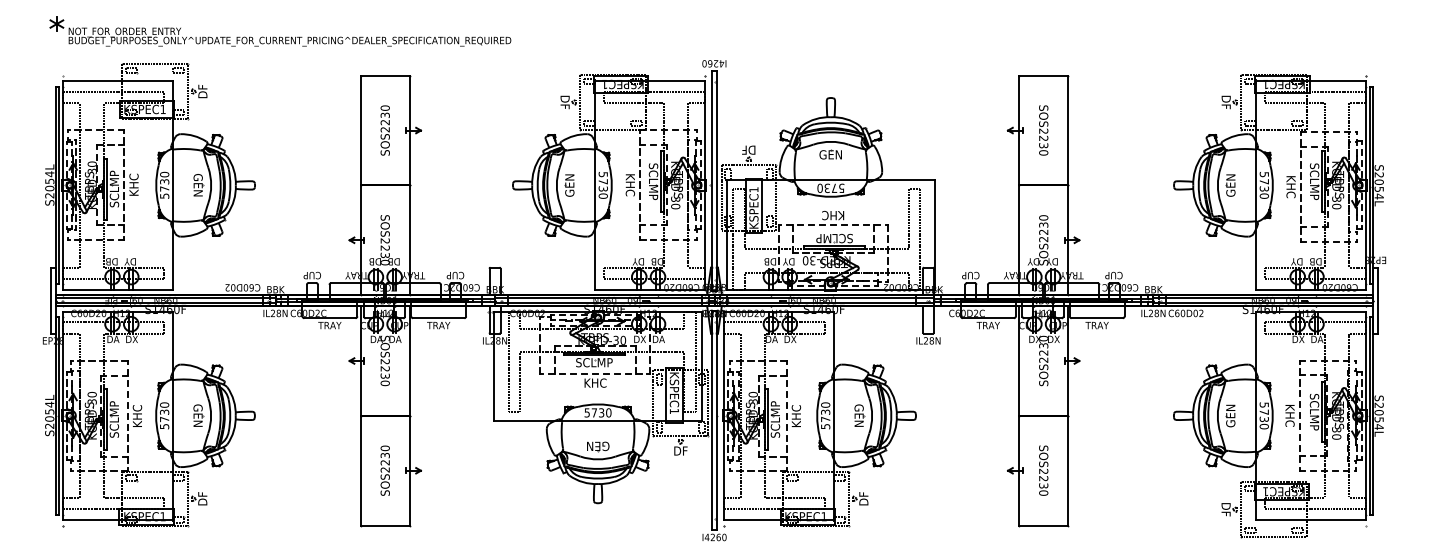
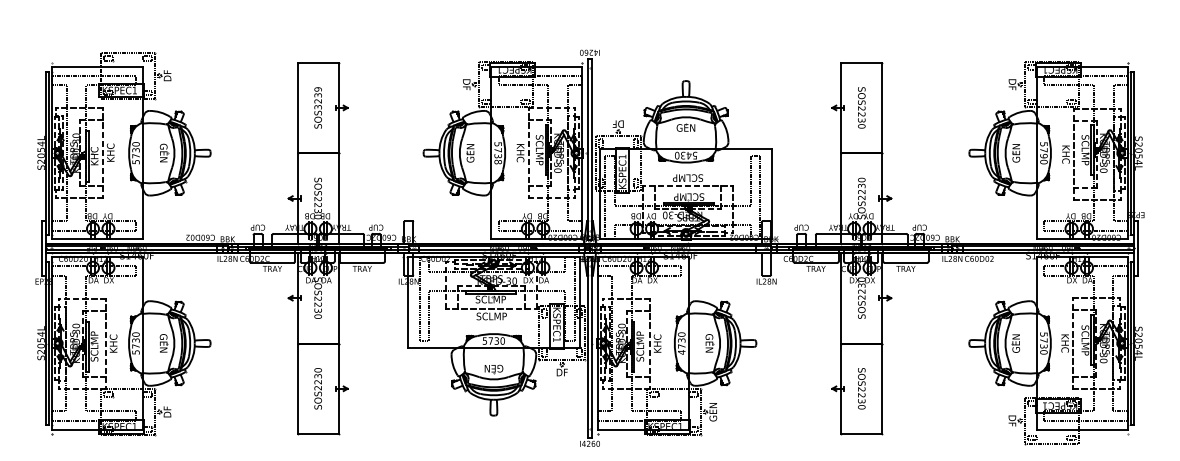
part: (280, 31) -> (231, 26), removed
text: (384, 118) -> (317, 97), SOS2230 -> SOS3239
text: (834, 187) -> (689, 154), 5730 -> 5430
text: (114, 188) -> (94, 155), SCLMP -> KHC
text: (1263, 188) -> (1043, 155), 5730 -> 5790
text: (602, 195) -> (497, 161), 5730 -> 5738
text: (832, 215) -> (687, 178), KHC -> SCLMP
text: (595, 382) -> (491, 315), KHC -> SCLMP
text: (825, 426) -> (681, 352), 5730 -> 4730
text: (863, 498) -> (713, 411), DF -> GEN

